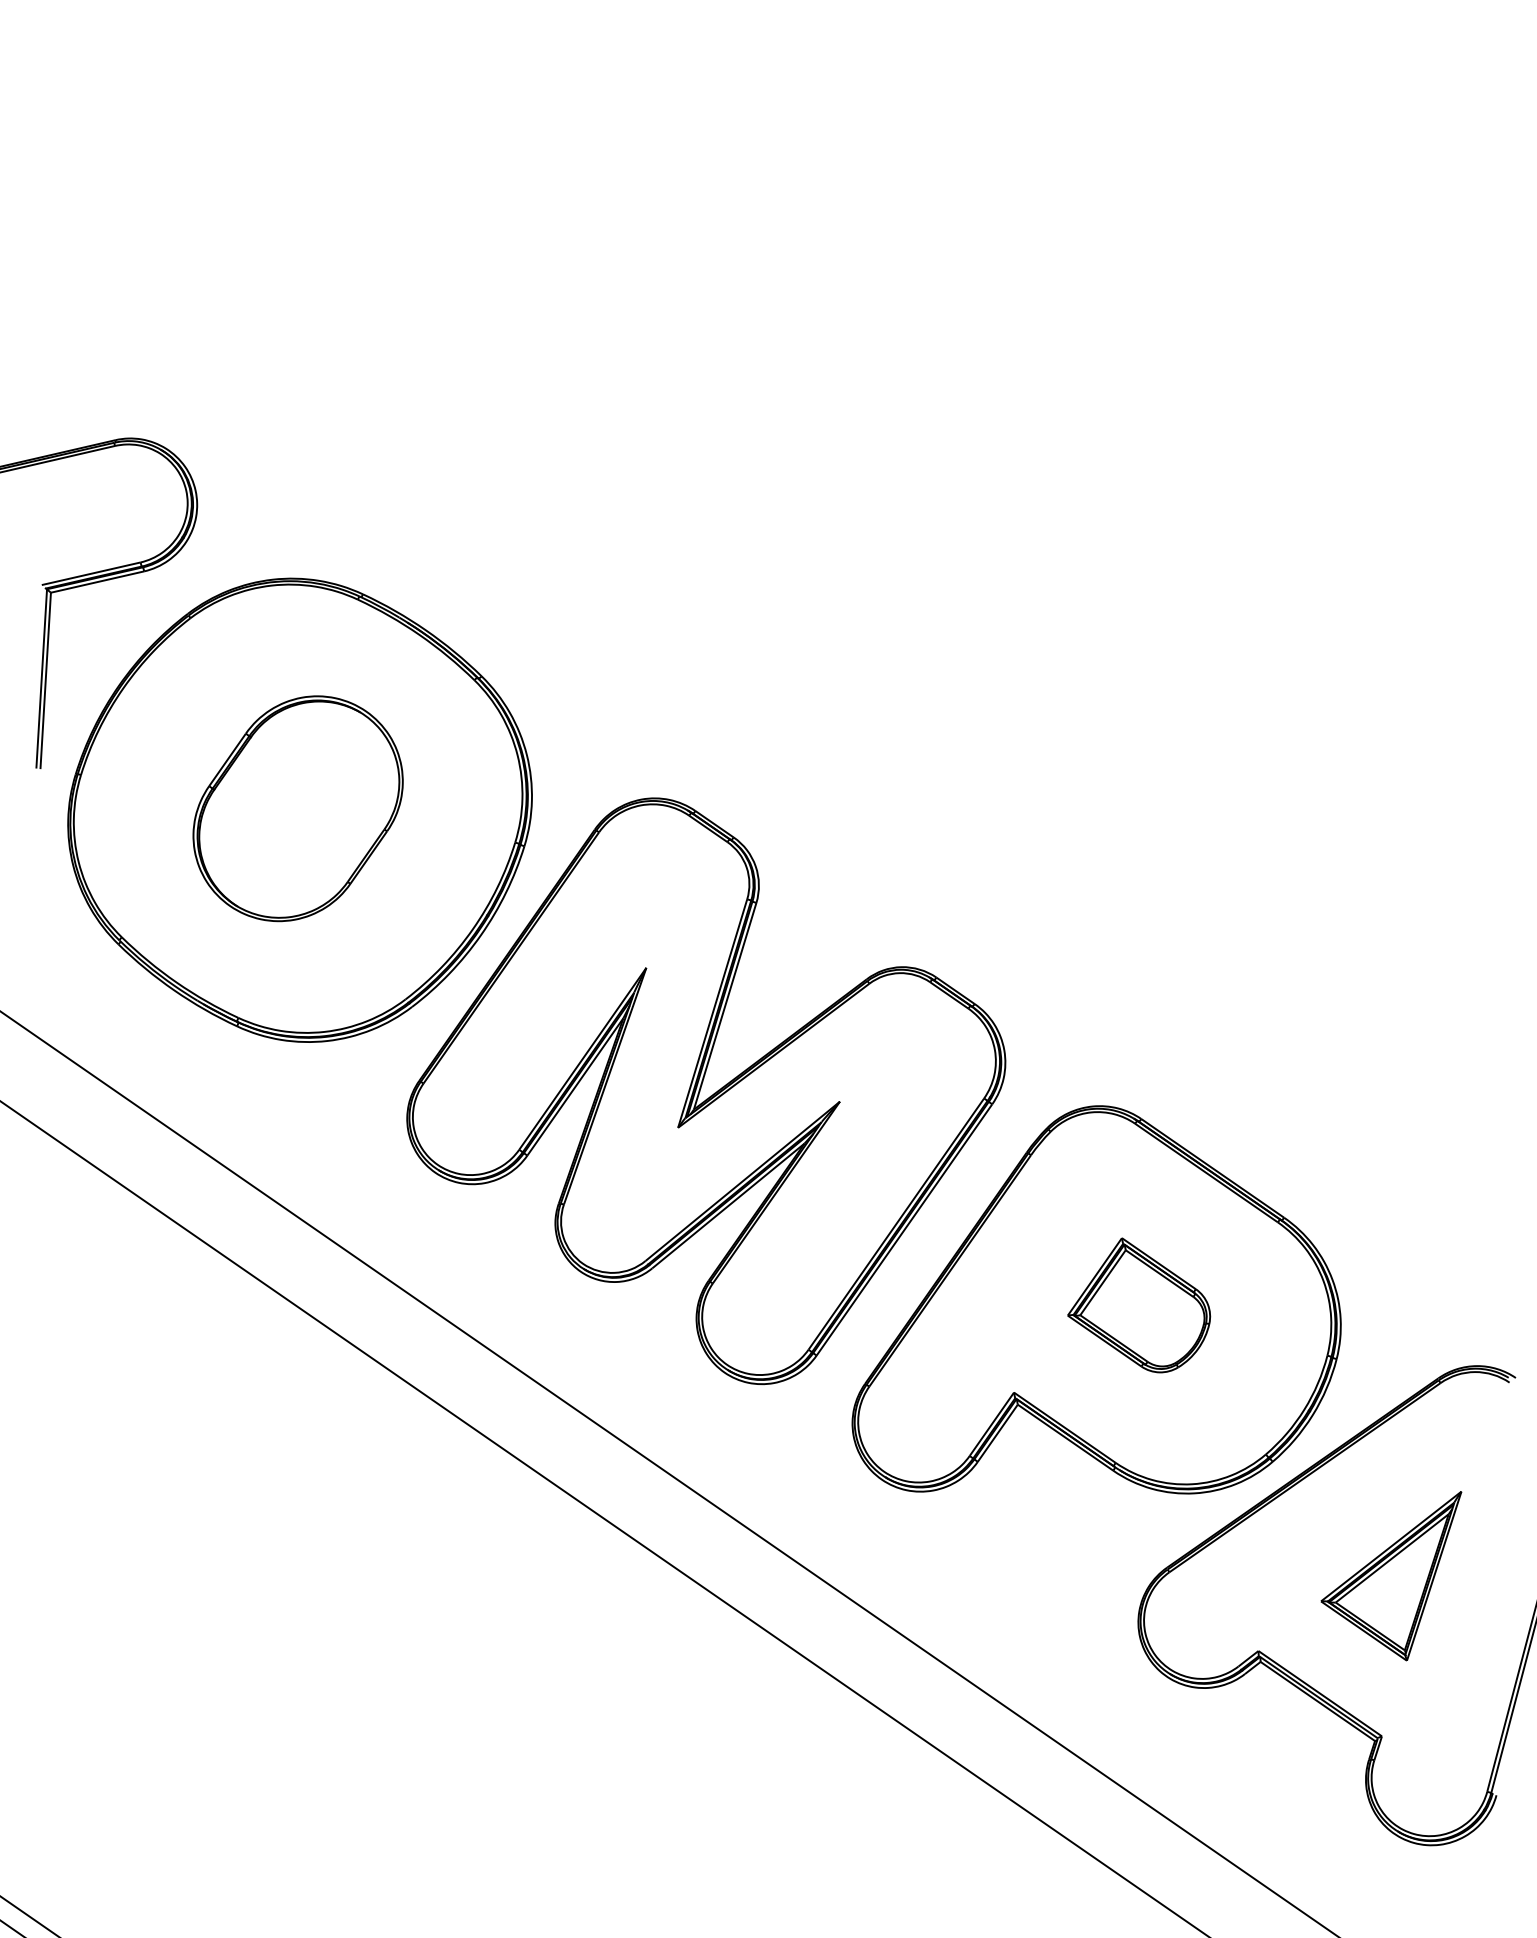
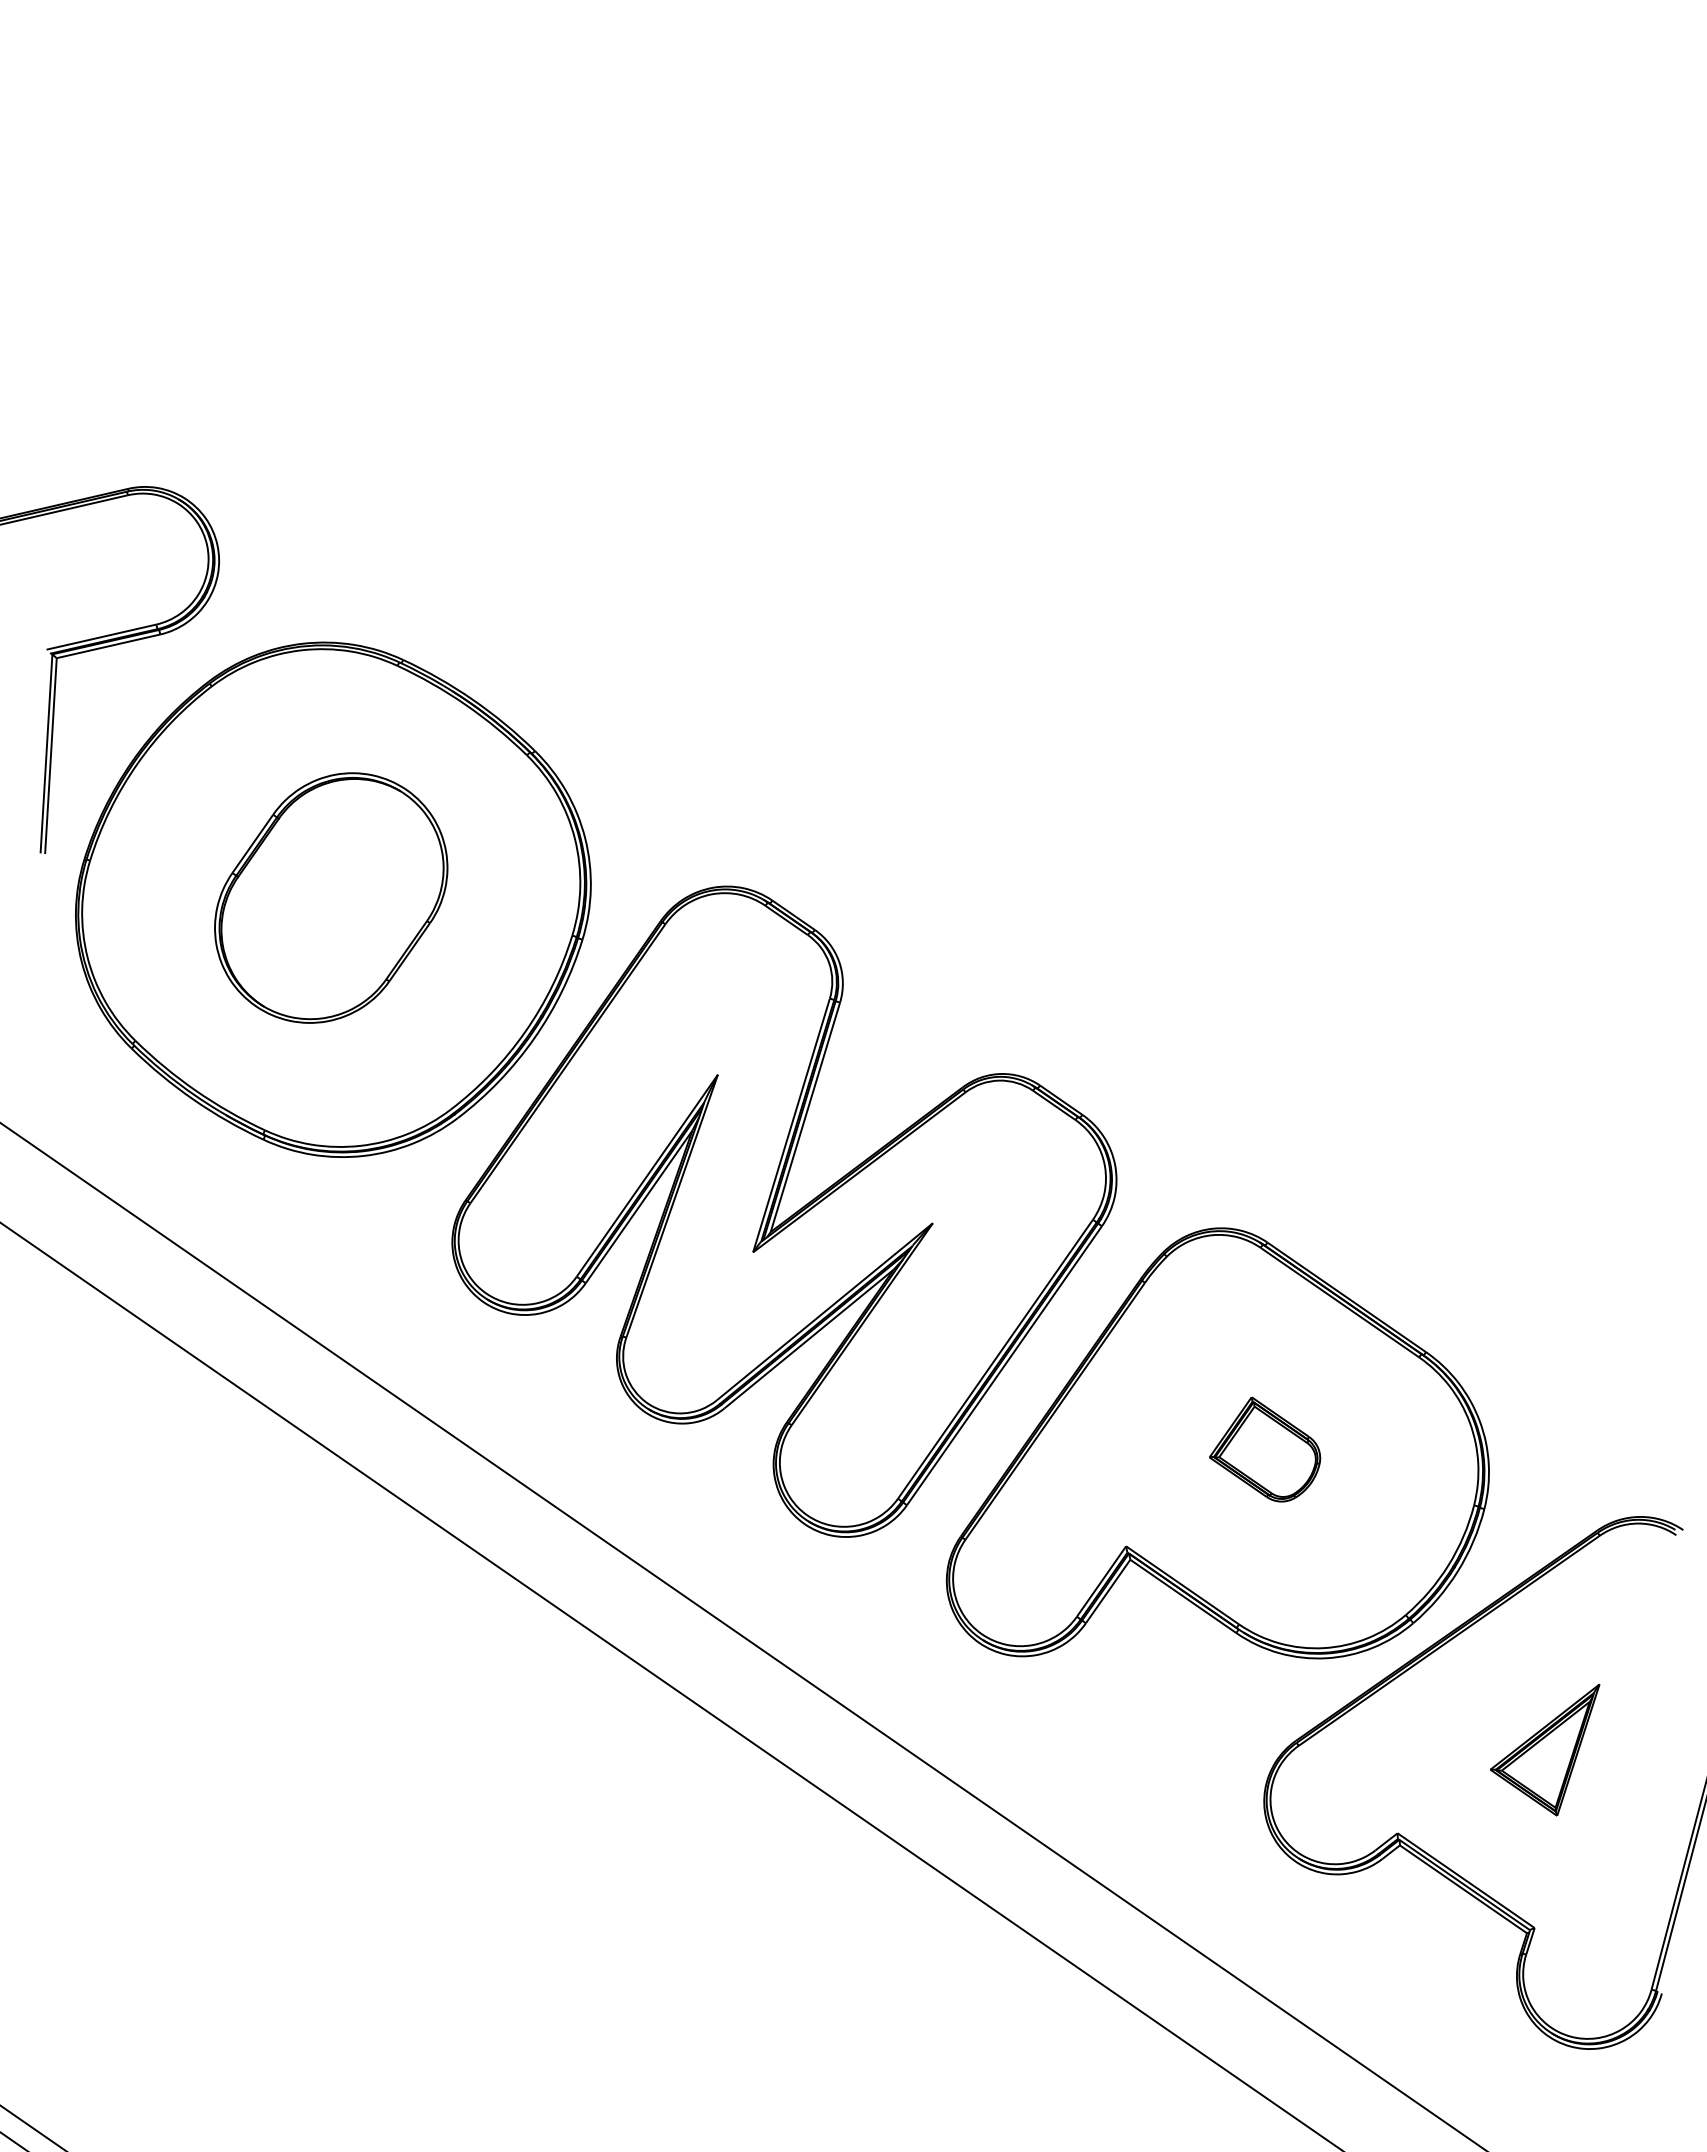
part: (1138, 1305) -> (1264, 1449), size x0.7
part: (1390, 1575) -> (1544, 1749), size x0.7

